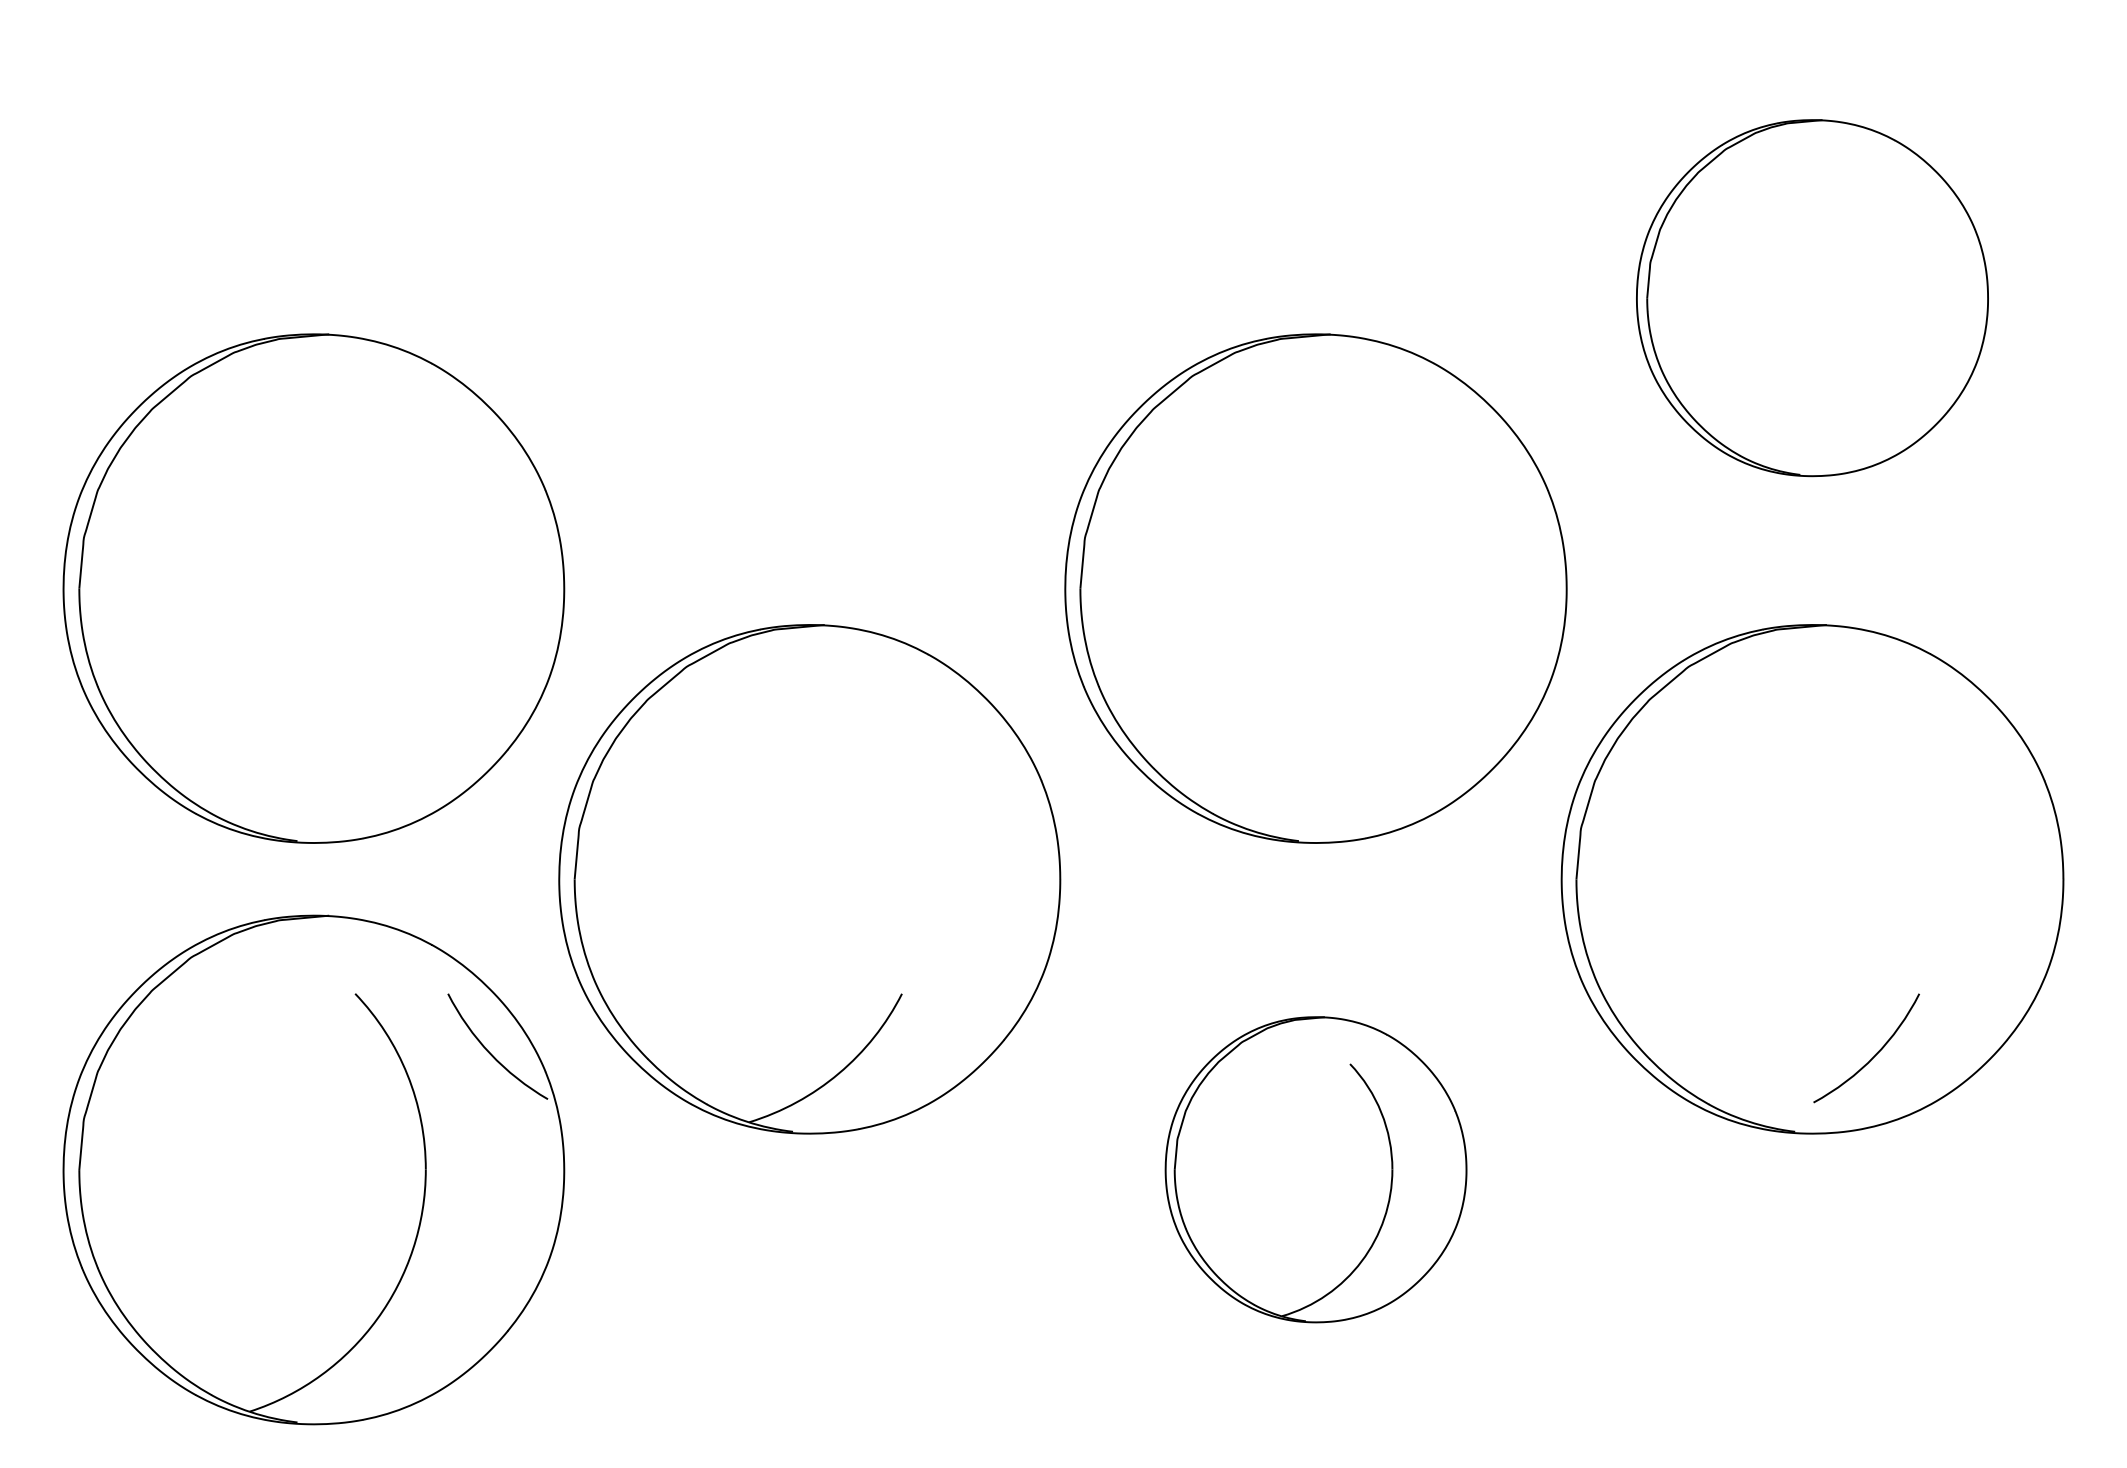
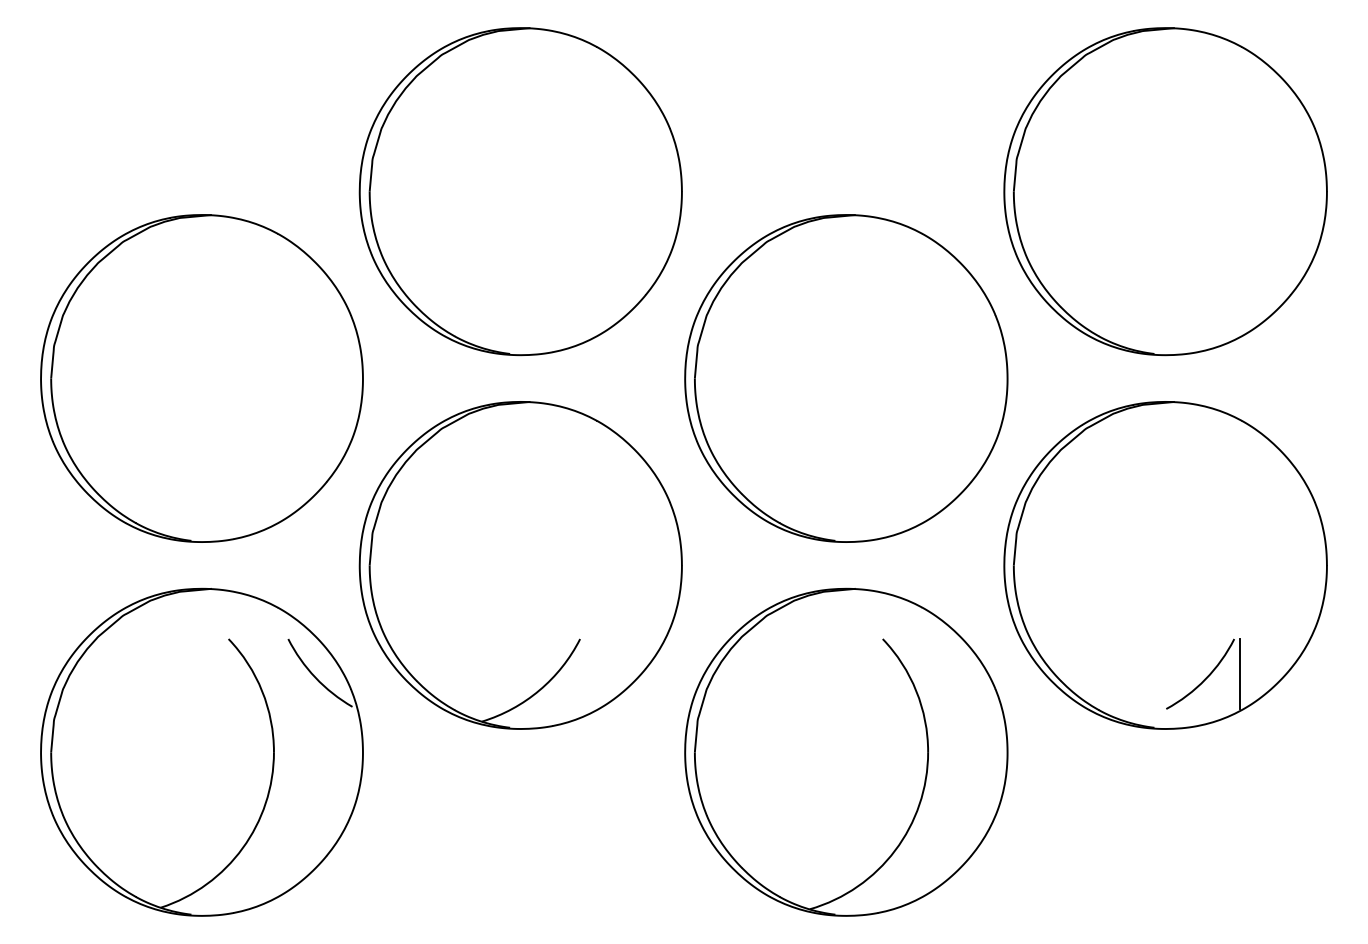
part: (809, 297) -> (520, 191), added
part: (1812, 297) -> (1165, 191), size x1.43
line: (1927, 1048) -> (1239, 674), added
part: (1316, 1168) -> (846, 751), size x1.67

